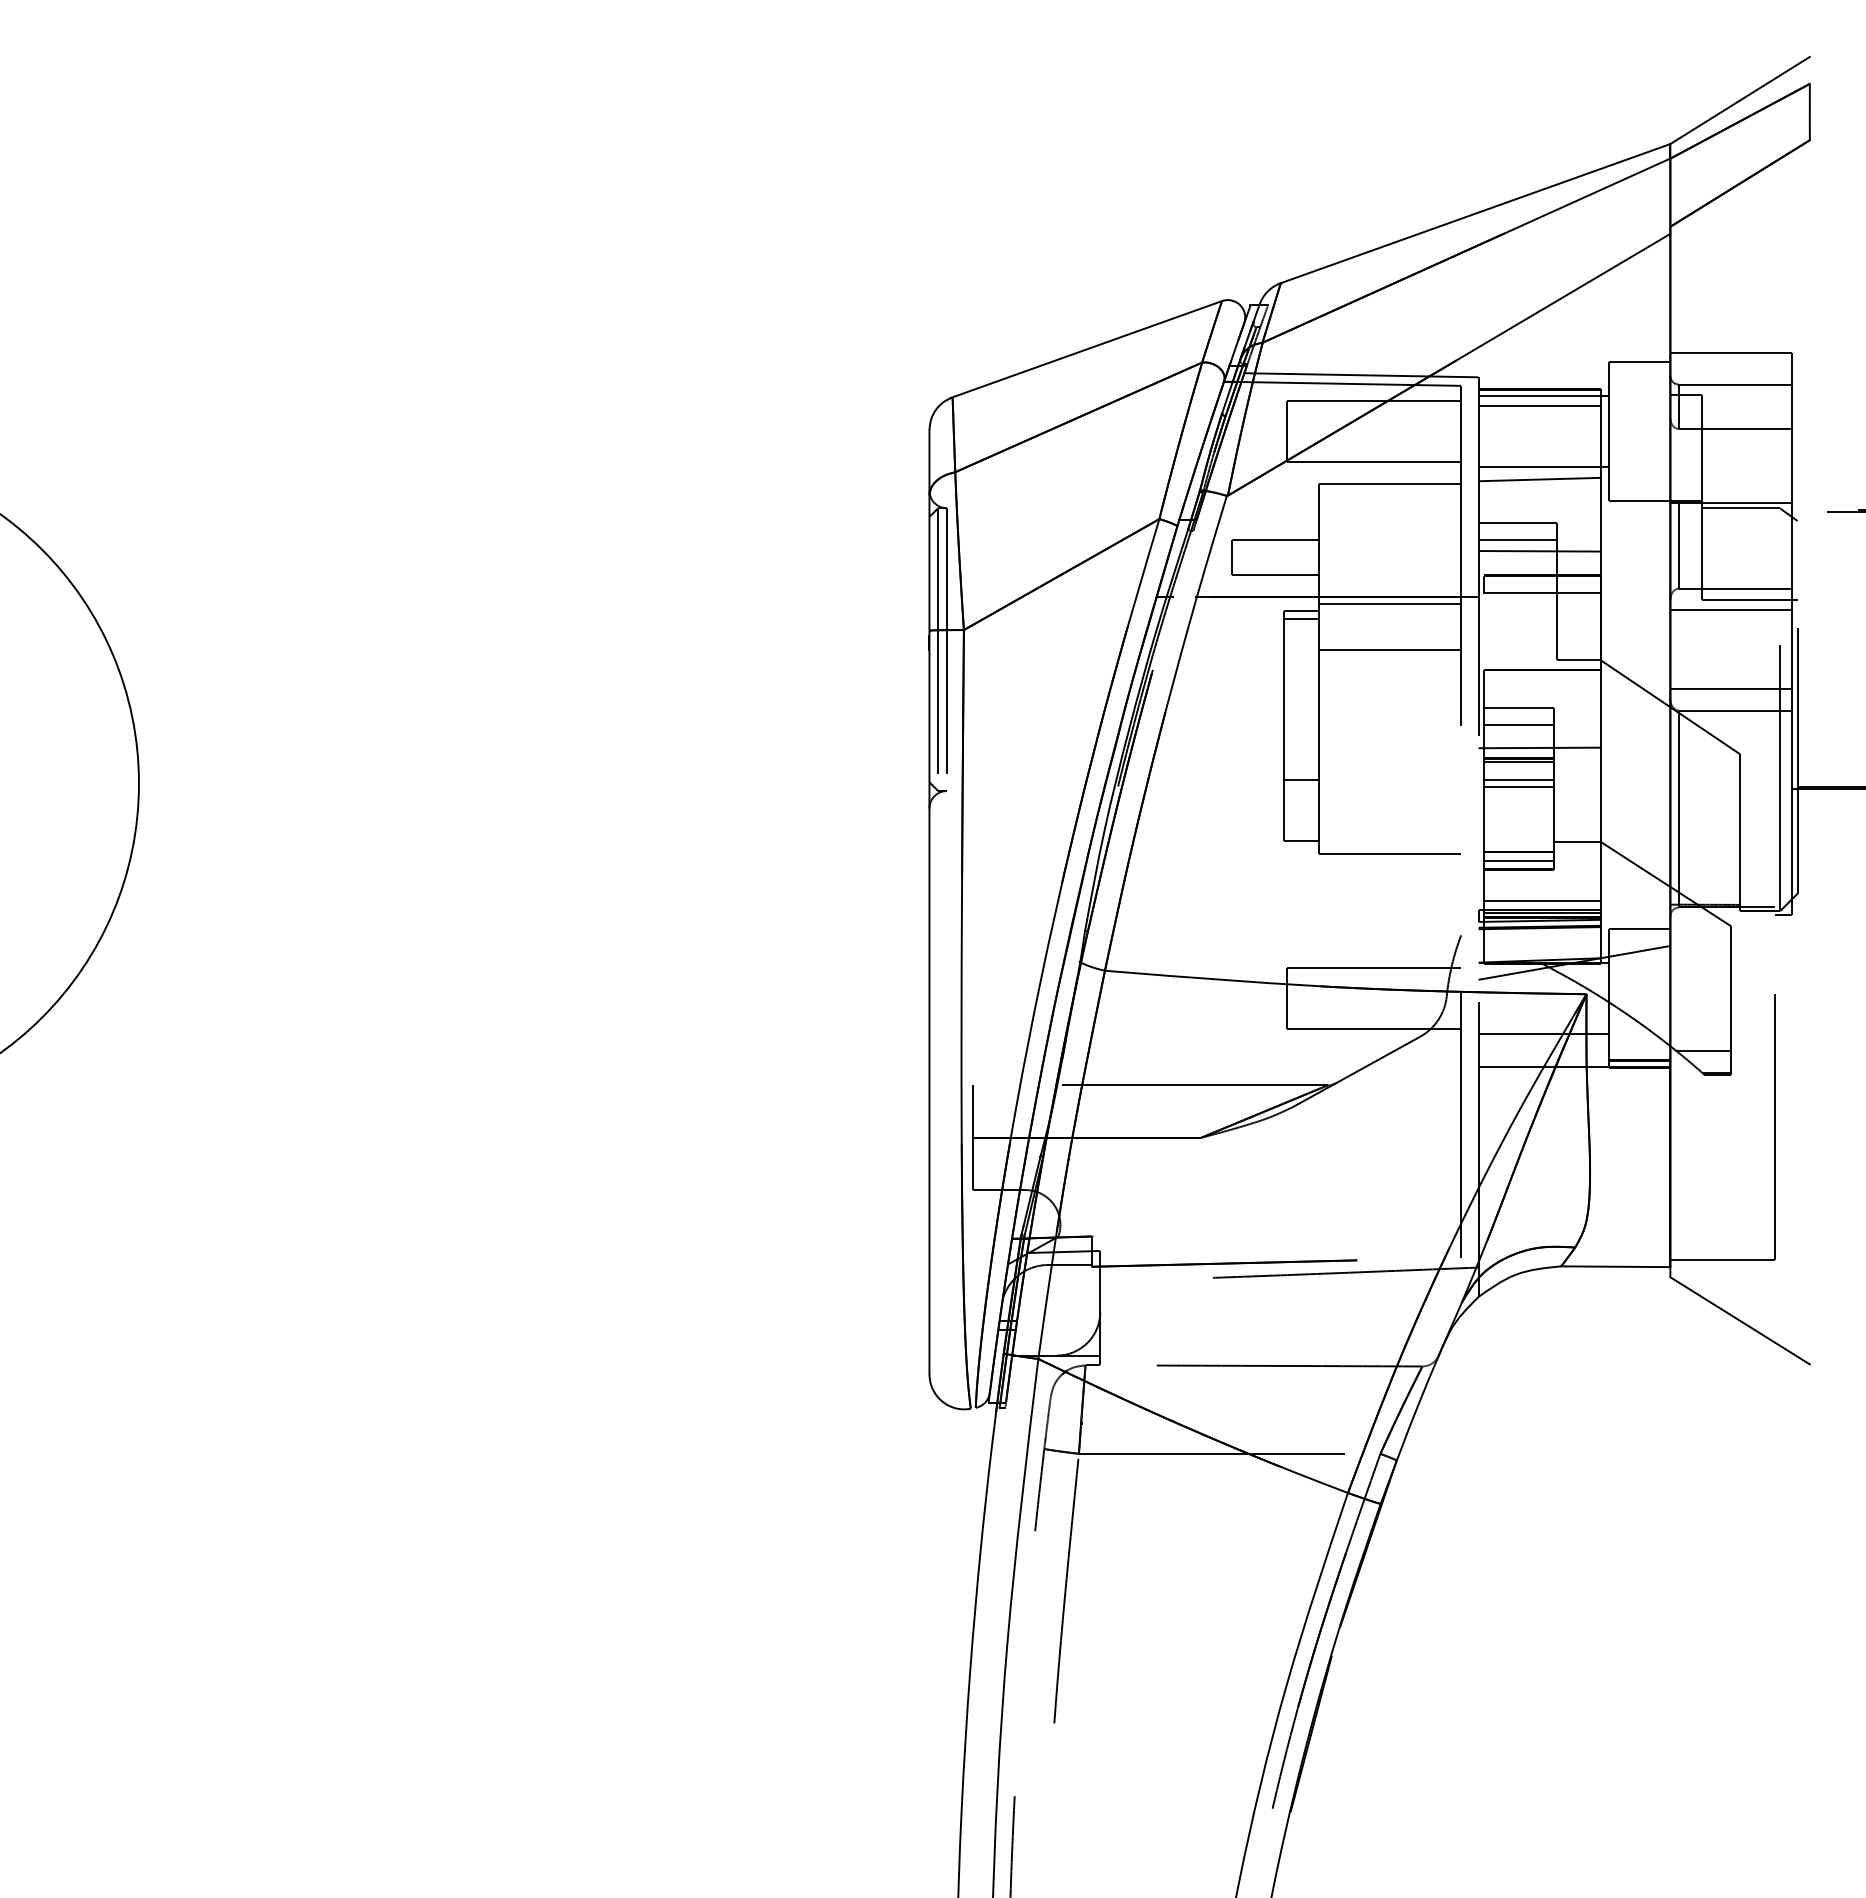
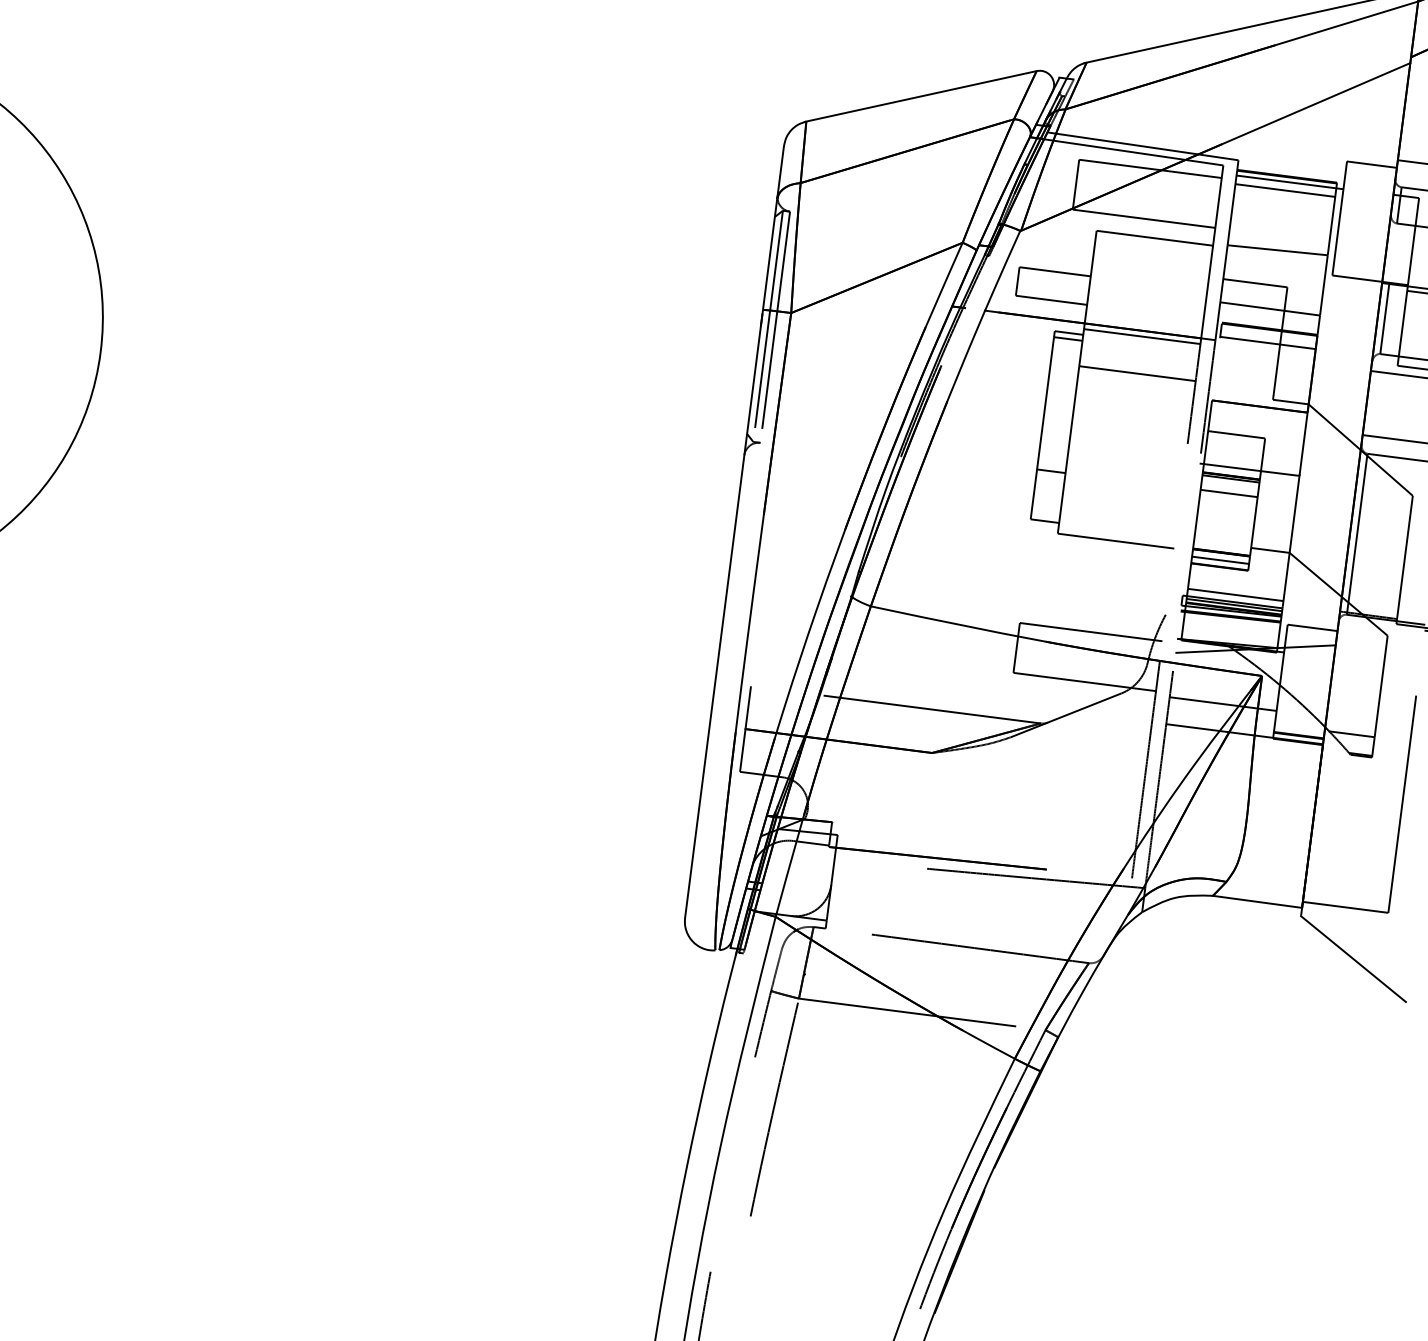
line: (1543, 467) -> (1282, 240), removed
line: (1517, 540) -> (1253, 297), removed
line: (1518, 725) -> (1234, 449), removed
line: (1518, 787) -> (1228, 499), removed

